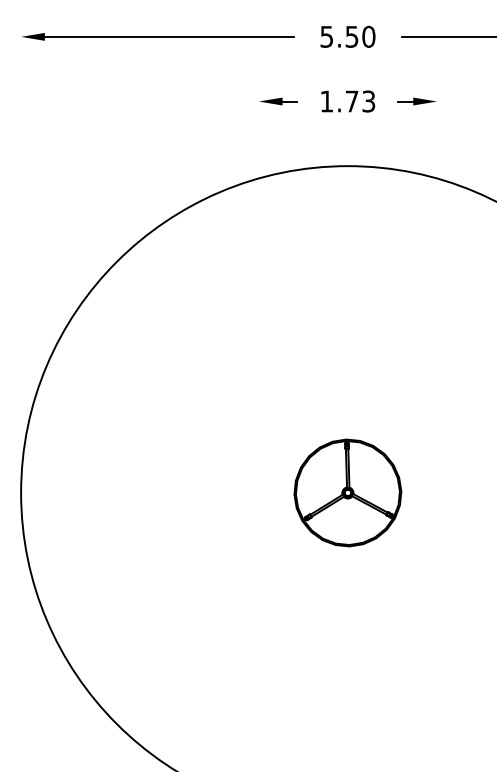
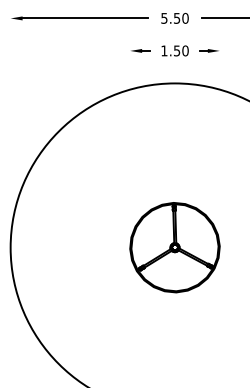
text: (360, 100) -> (181, 50), 1.73 -> 1.50
part: (346, 492) -> (174, 247), size x1.67

